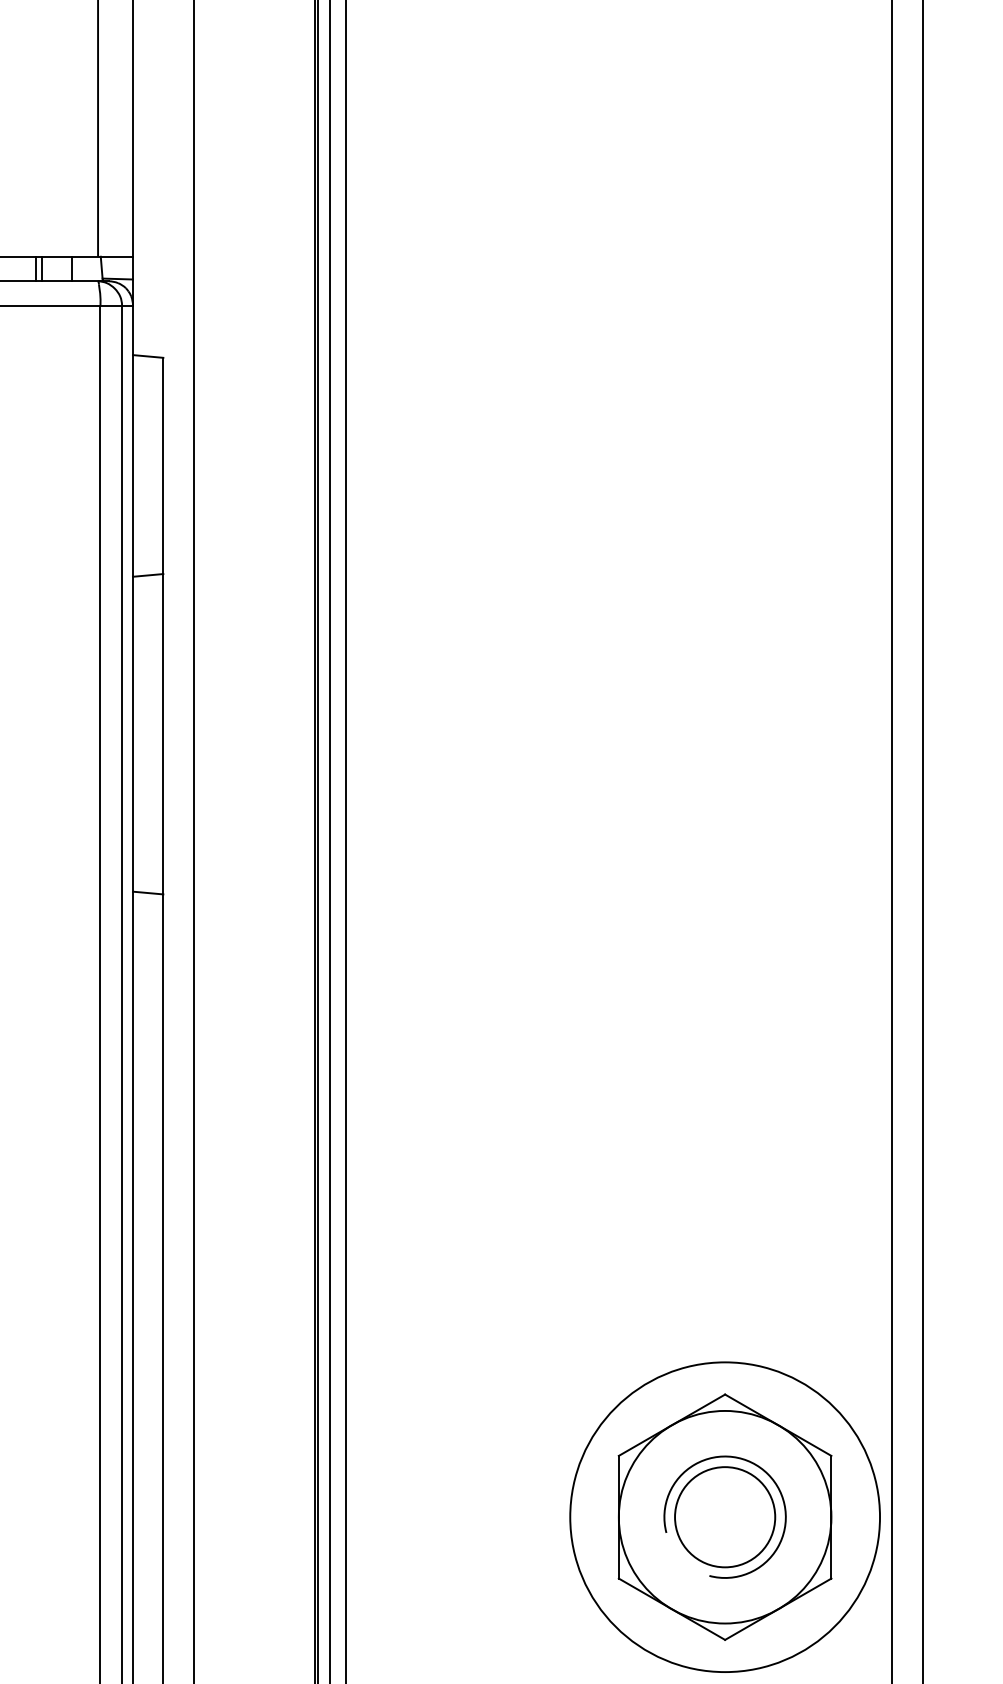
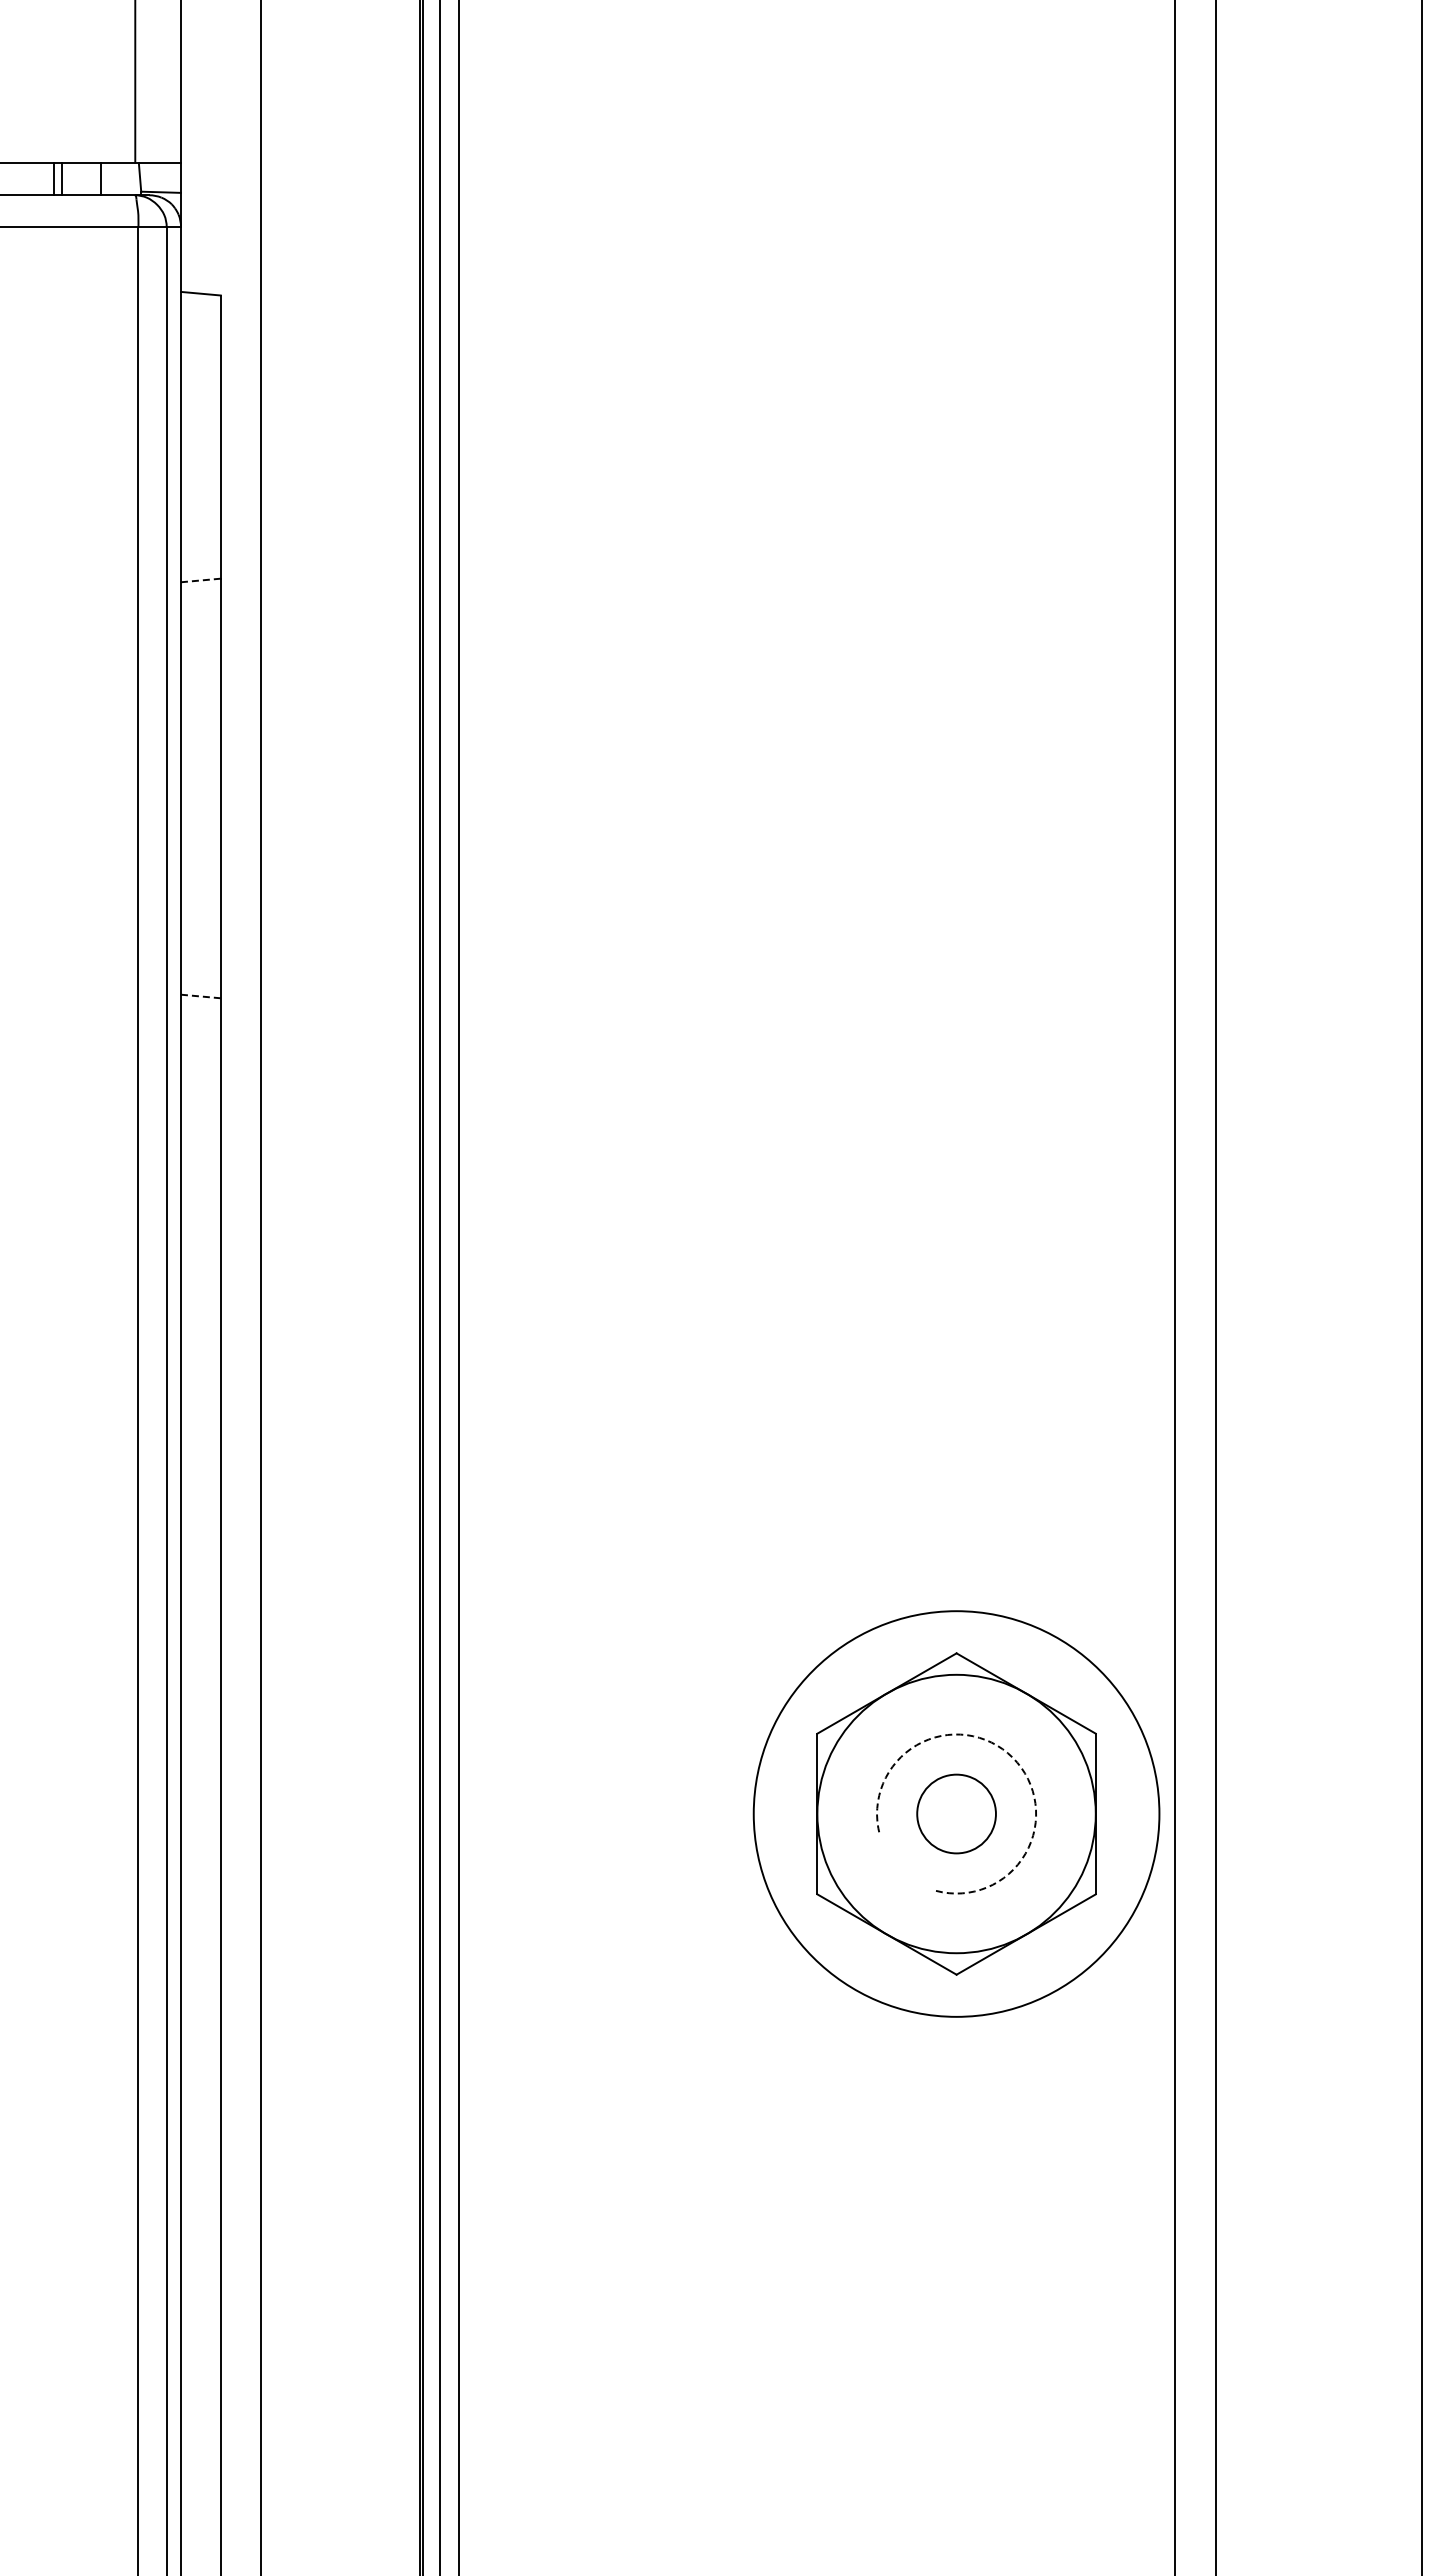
line: (147, 575) -> (200, 580), solid -> dashed
line: (147, 893) -> (200, 996), solid -> dashed
arc: (767, 1474) -> (1012, 1757), solid -> dashed
circle: (725, 1516) -> (956, 1813), size x0.6

